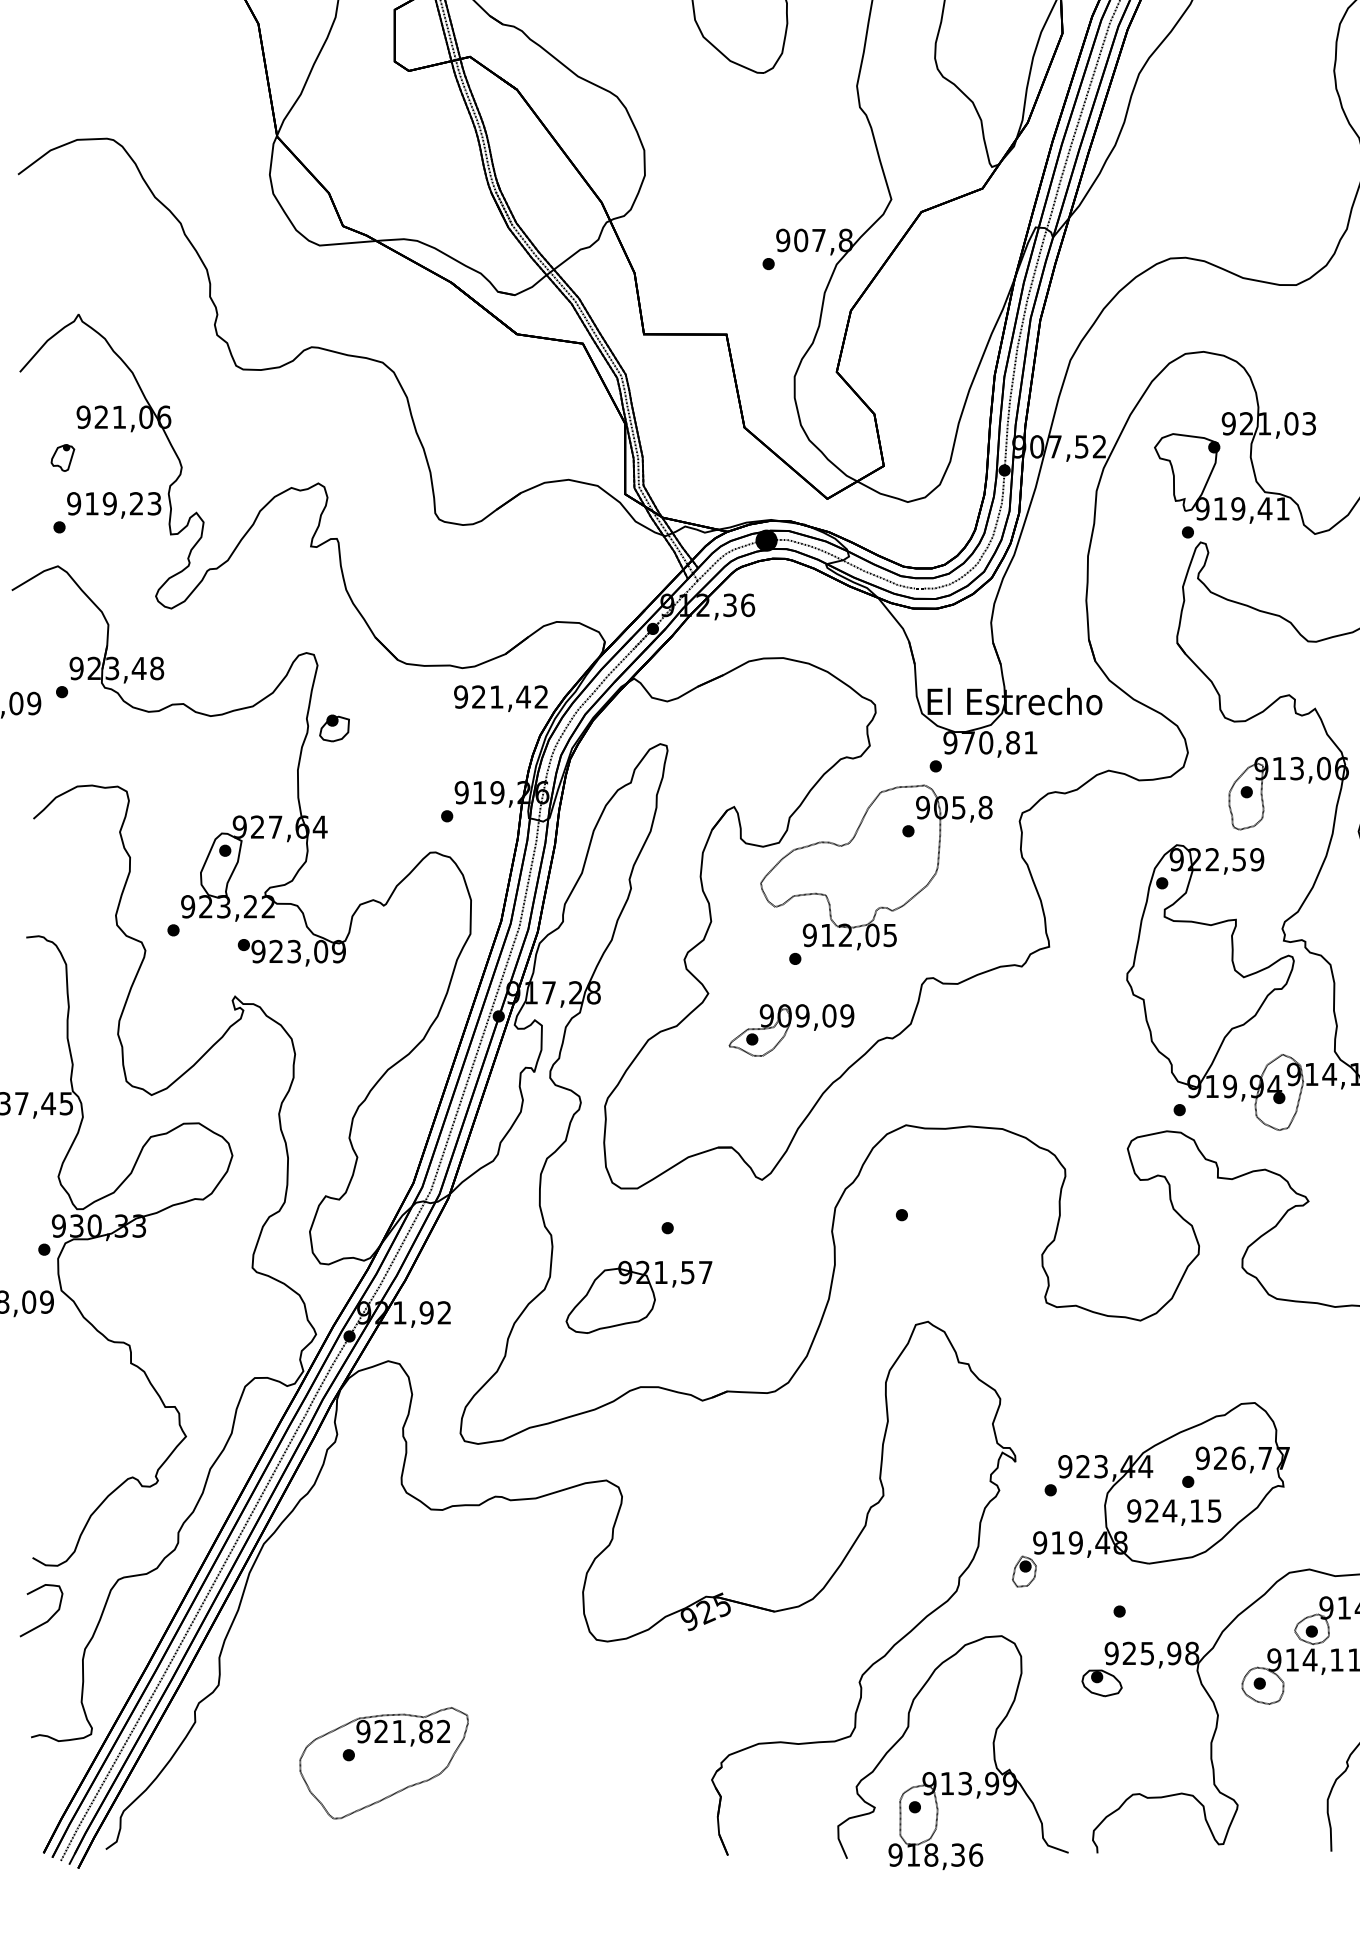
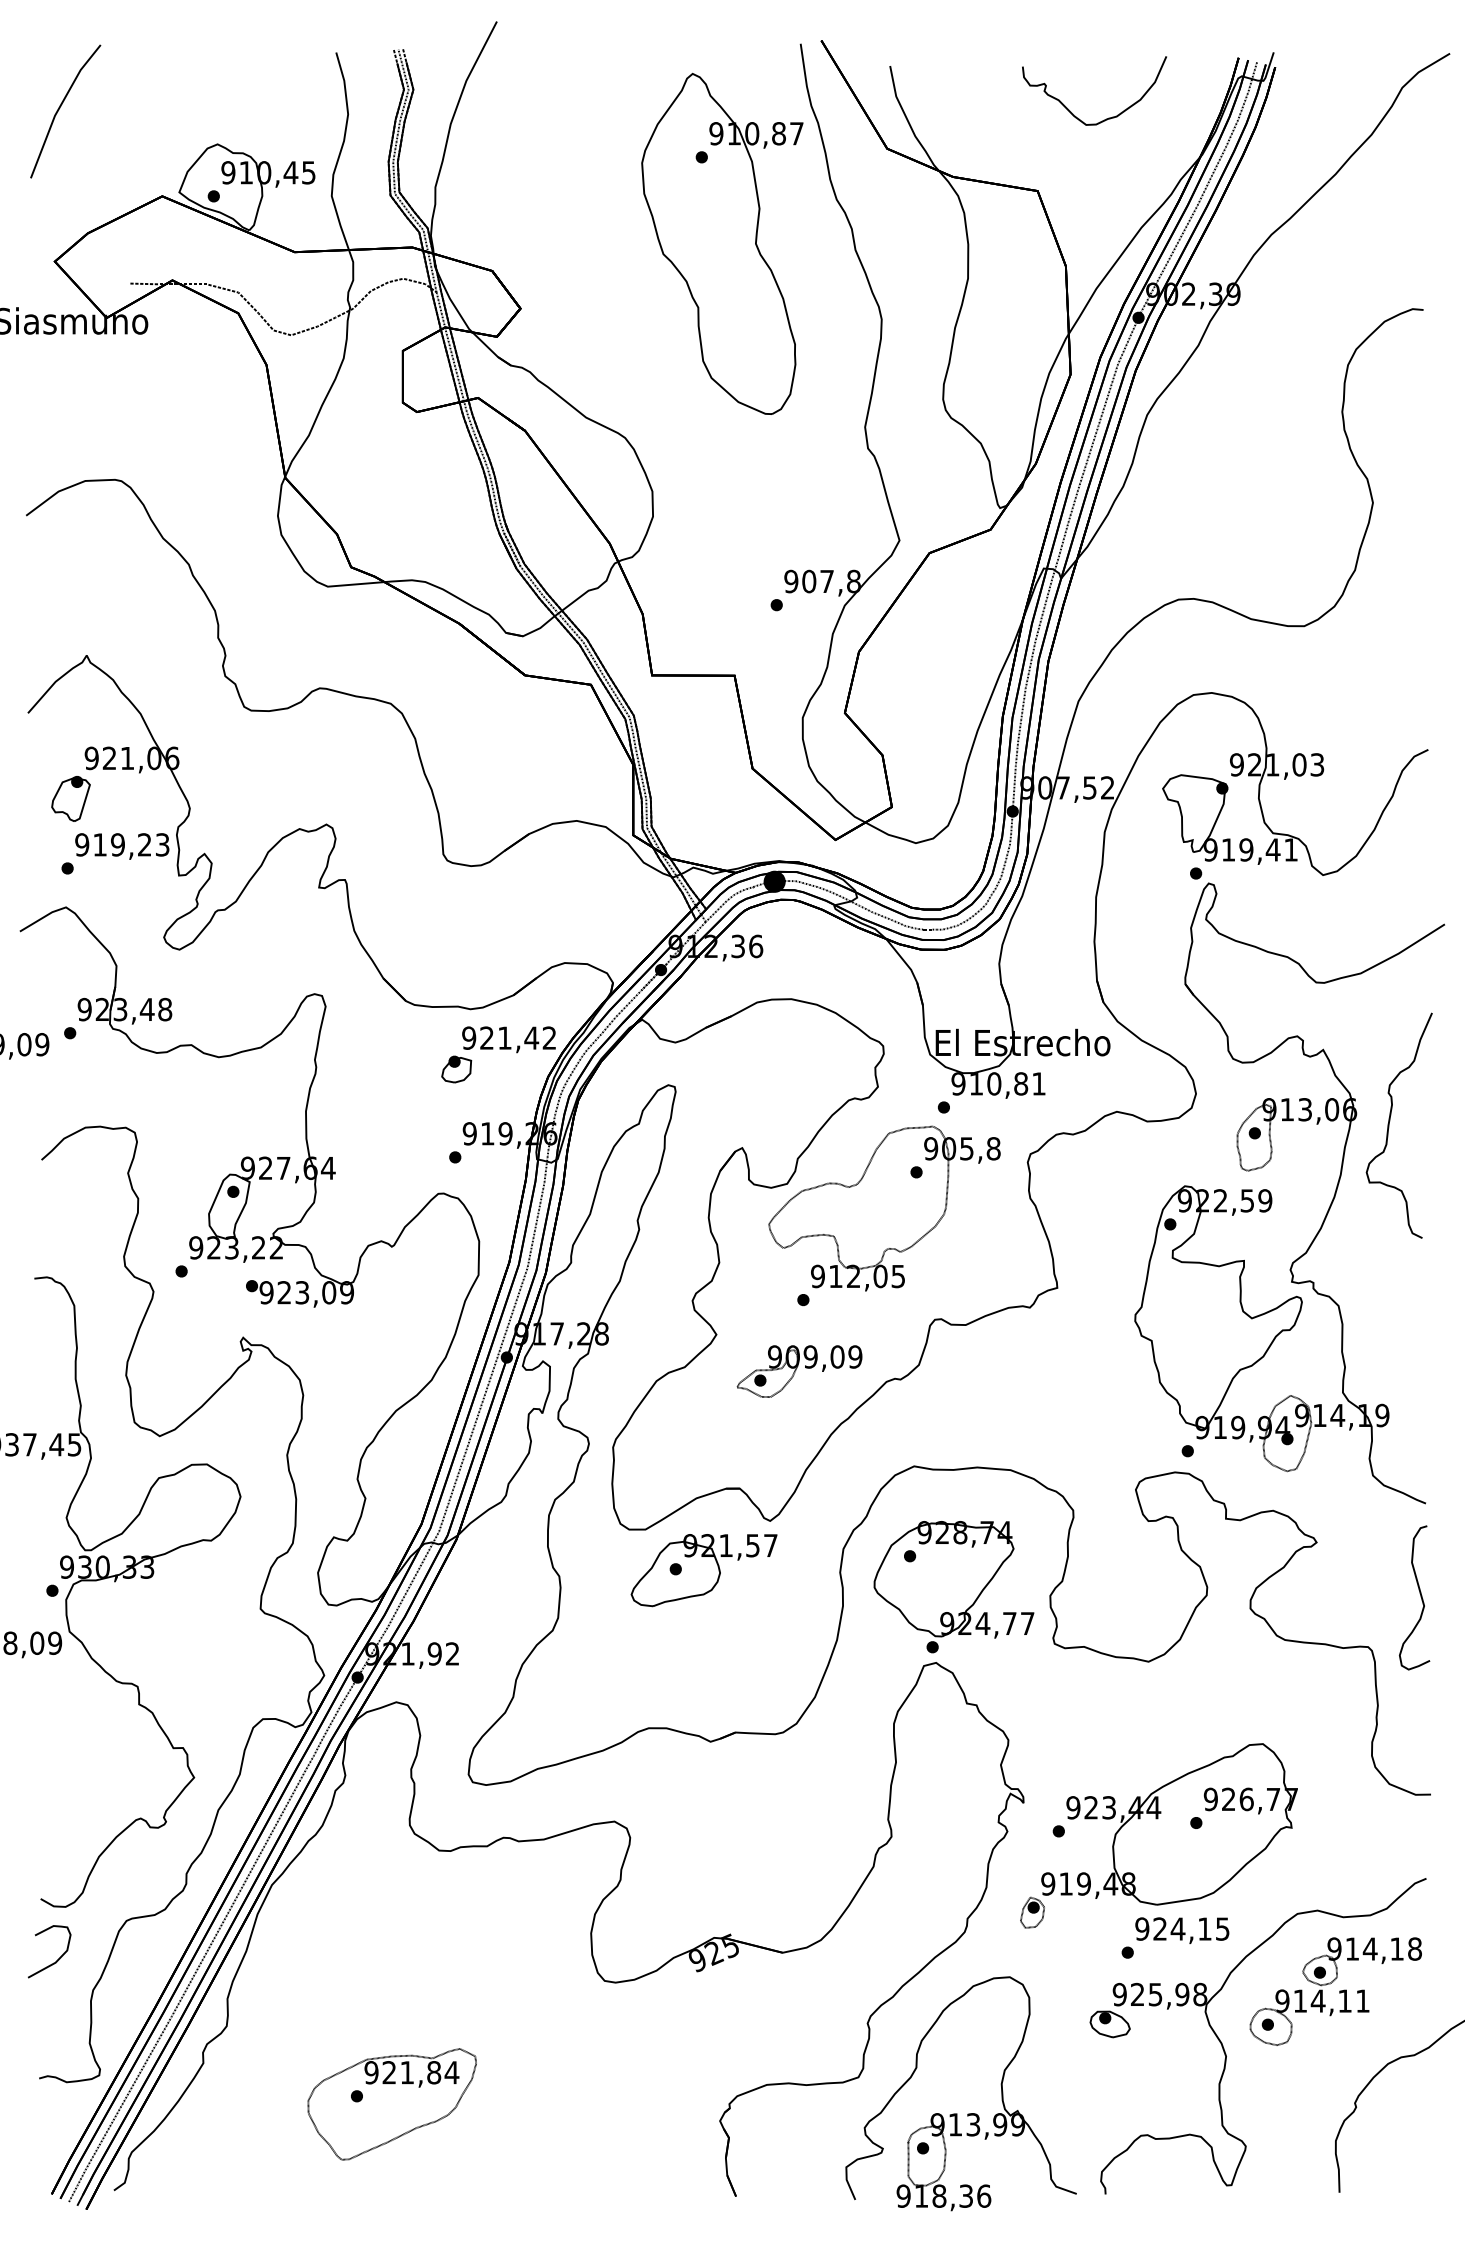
part: (62, 457) -> (70, 798), size x1.67
part: (334, 728) -> (456, 1069), moved
text: (967, 742) -> (975, 1083), 970,81 -> 910,81
part: (945, 1246) -> (953, 1587), added
part: (638, 1297) -> (703, 1570), moved
text: (1174, 1512) -> (1182, 1930), moved
text: (443, 1731) -> (451, 2072), 921,82 -> 921,84

